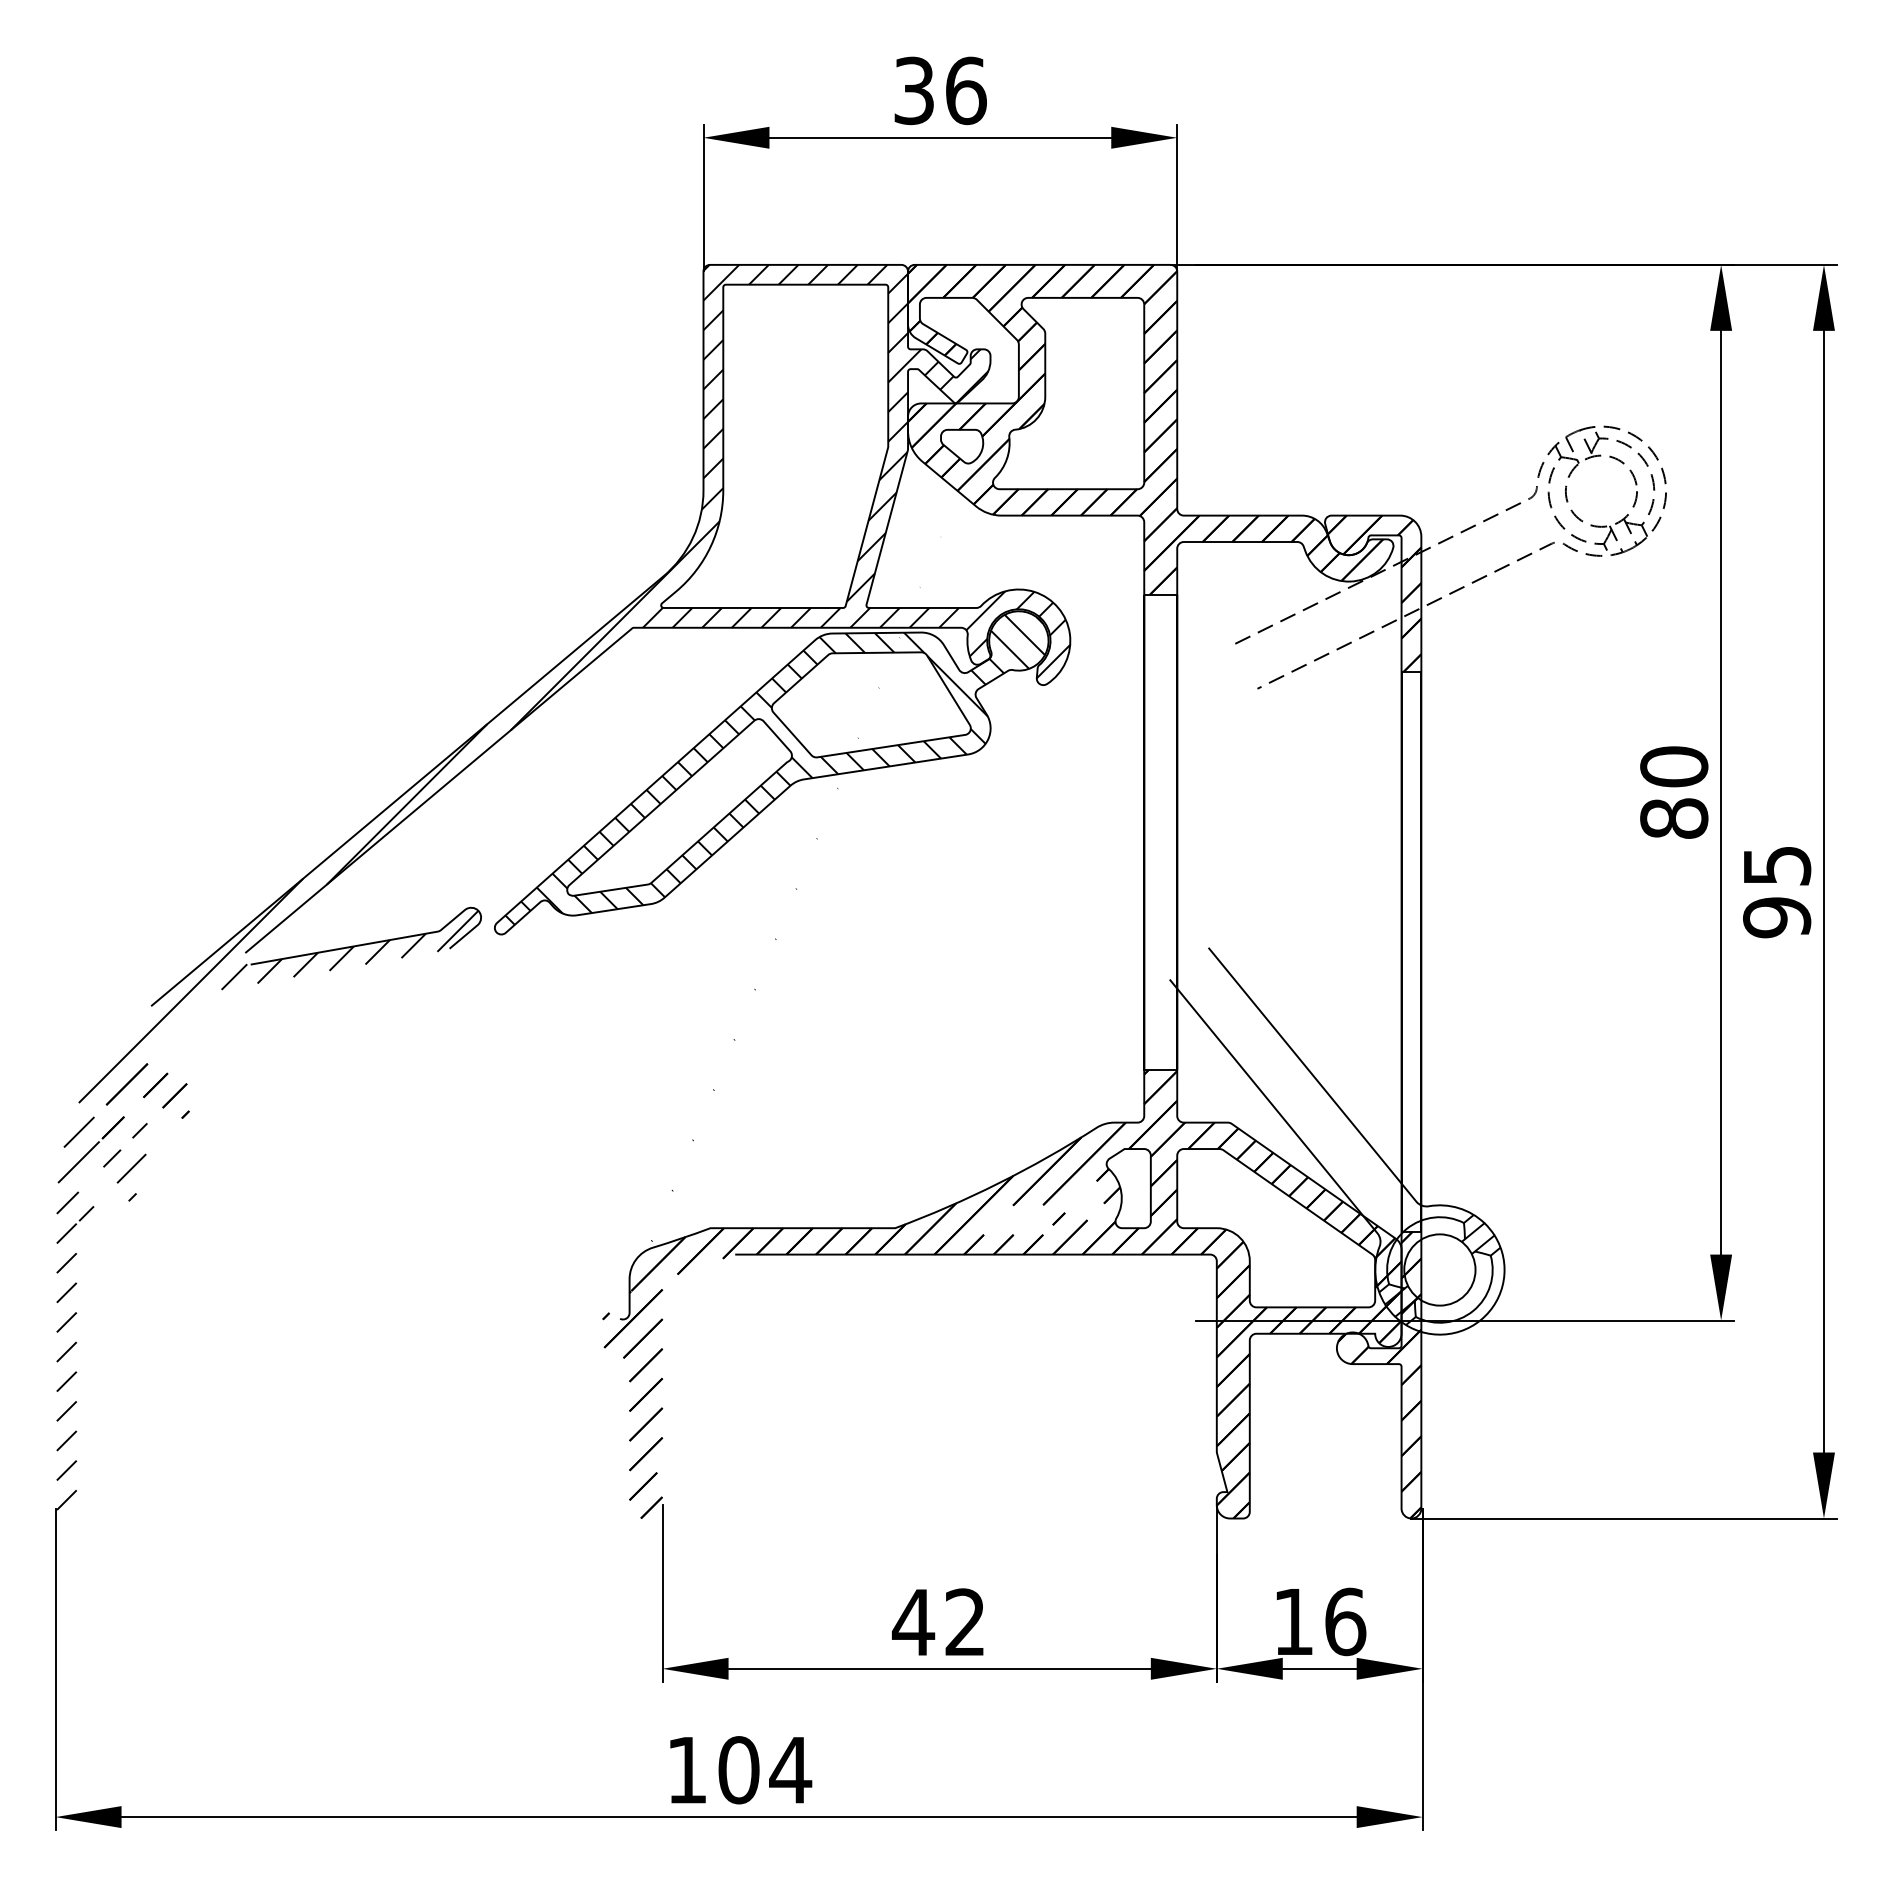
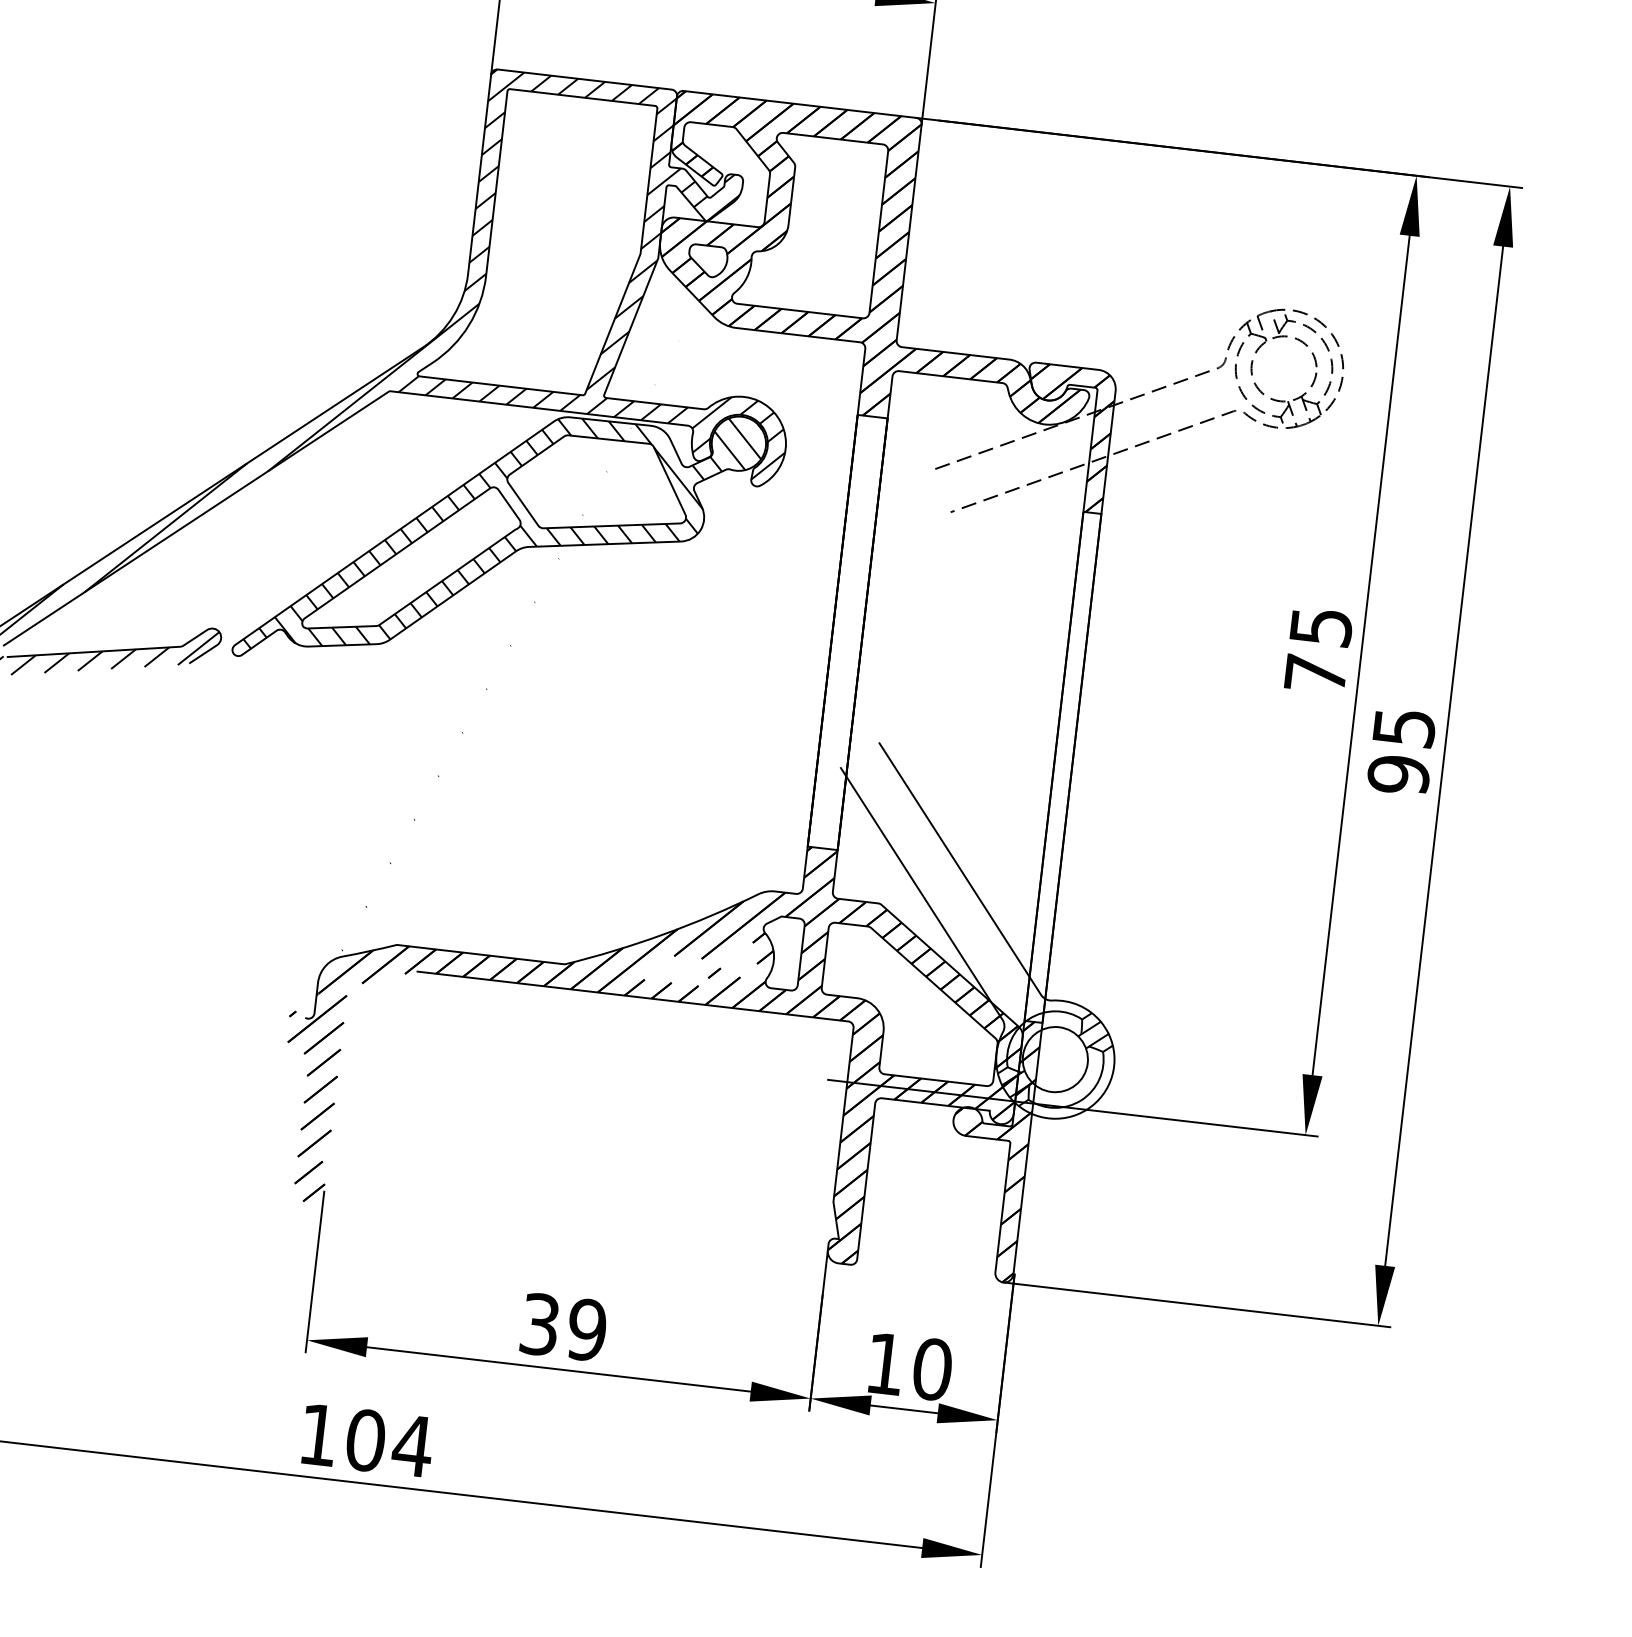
text: (1674, 792) -> (1318, 650), 80 -> 75
text: (1345, 1621) -> (932, 1369), 16 -> 10
text: (938, 1622) -> (562, 1327), 42 -> 39

